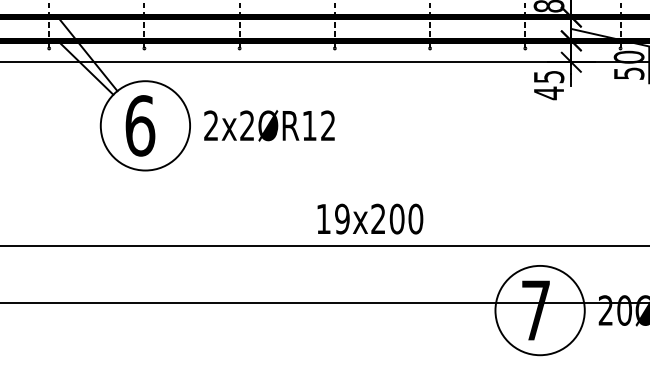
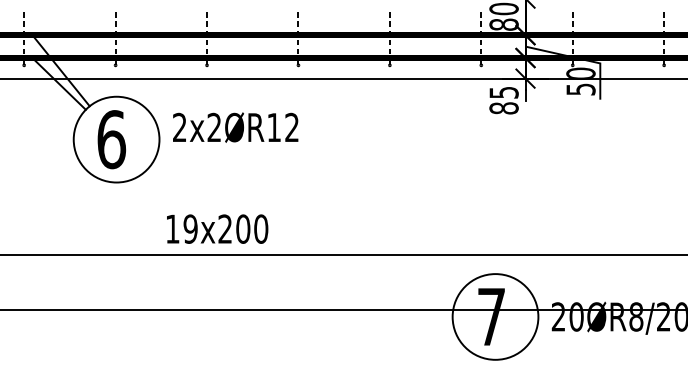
text: (548, 93) -> (503, 108), 45 -> 85
text: (269, 125) -> (235, 127), moved
text: (370, 218) -> (217, 228), moved

